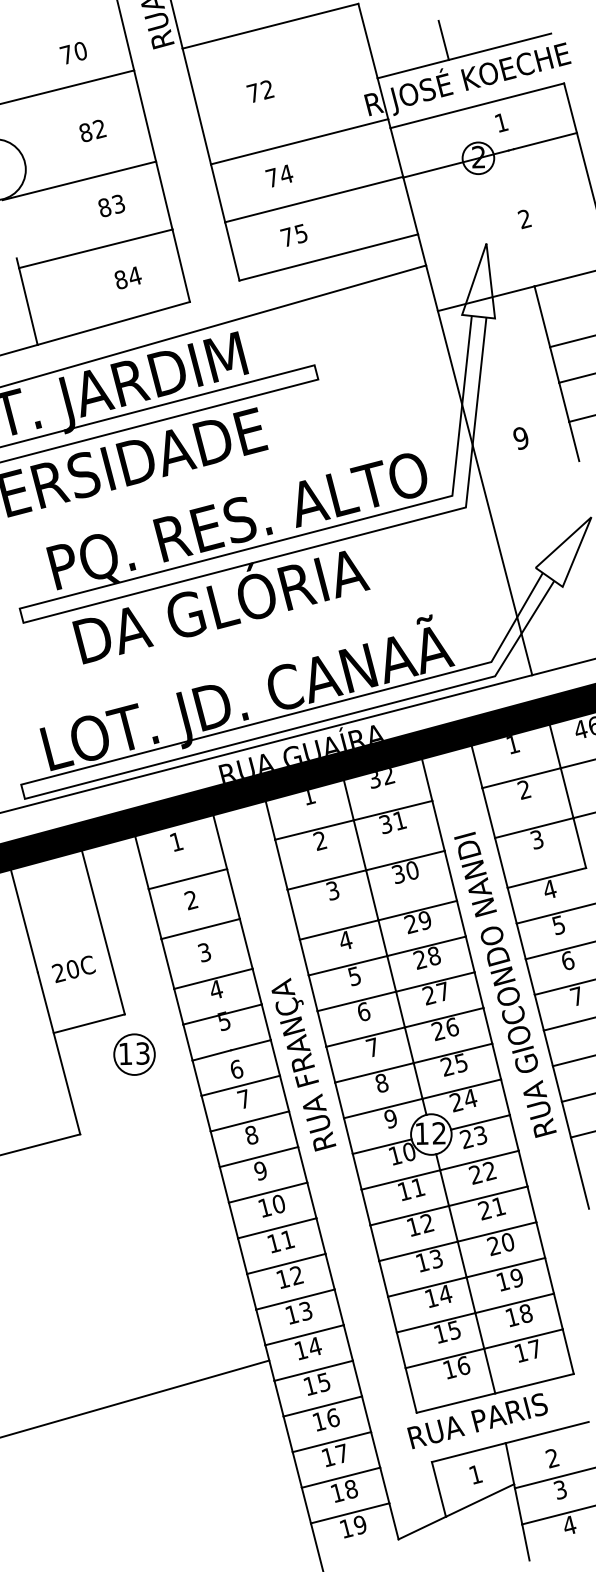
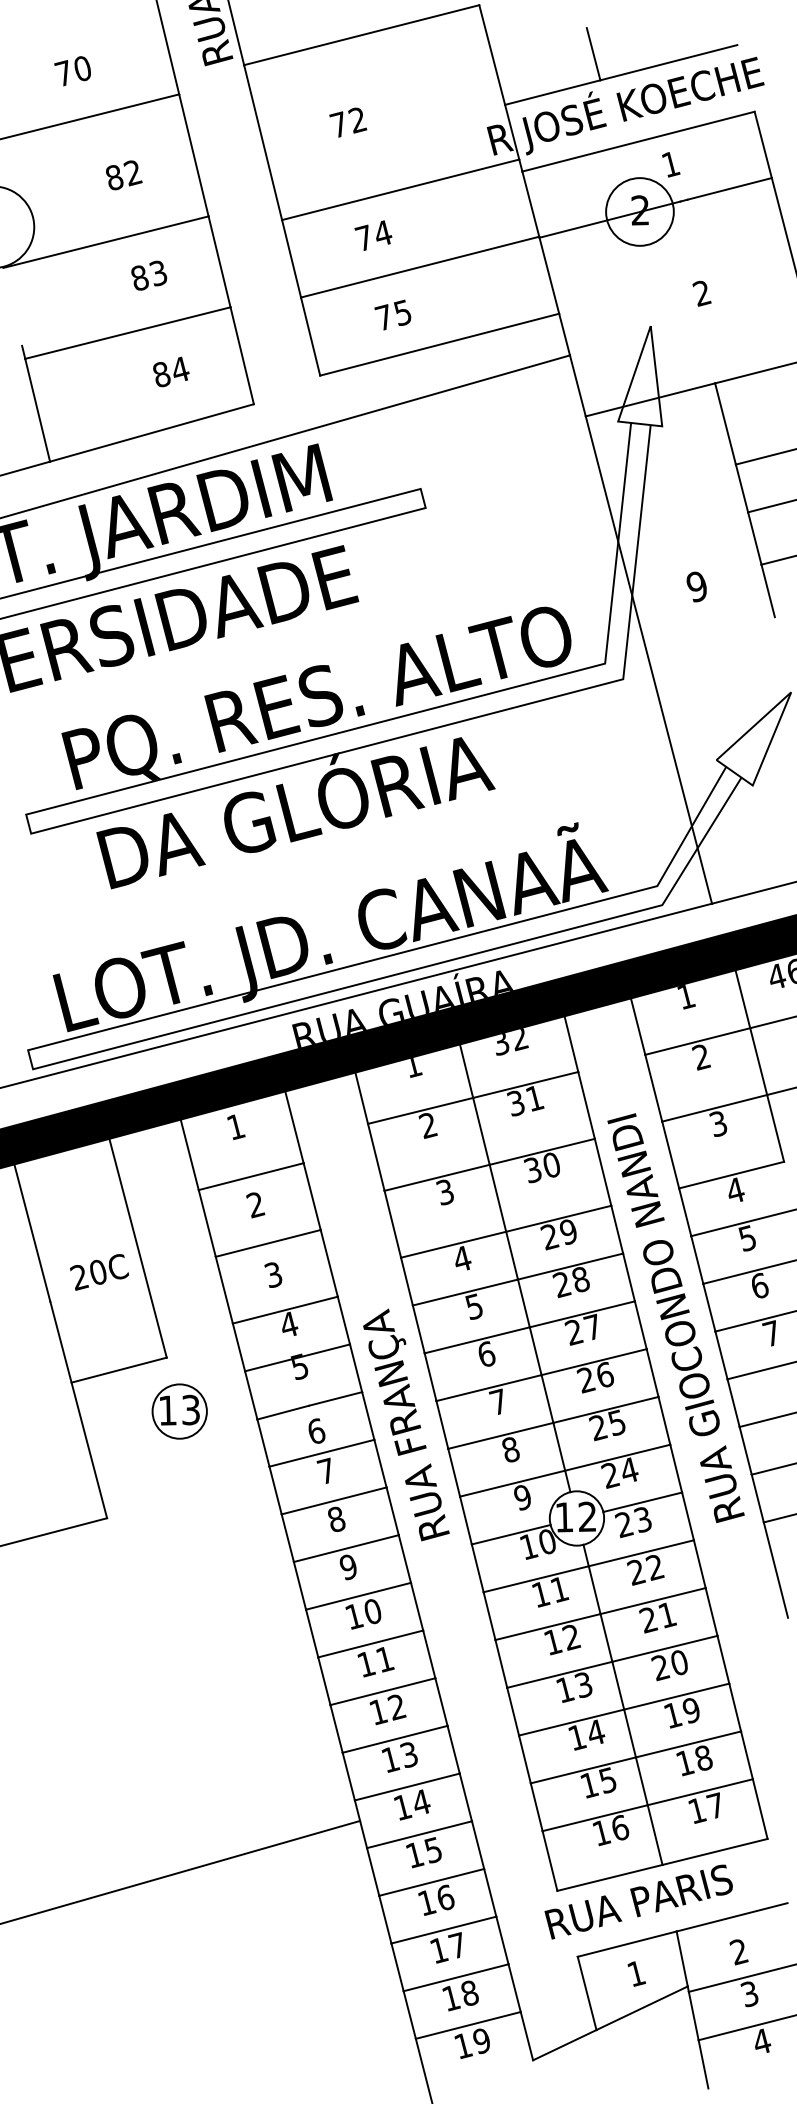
text: (73, 53) -> (72, 71), moved
circle: (478, 157) -> (639, 211), size x1.6
text: (73, 969) -> (99, 1272), moved

